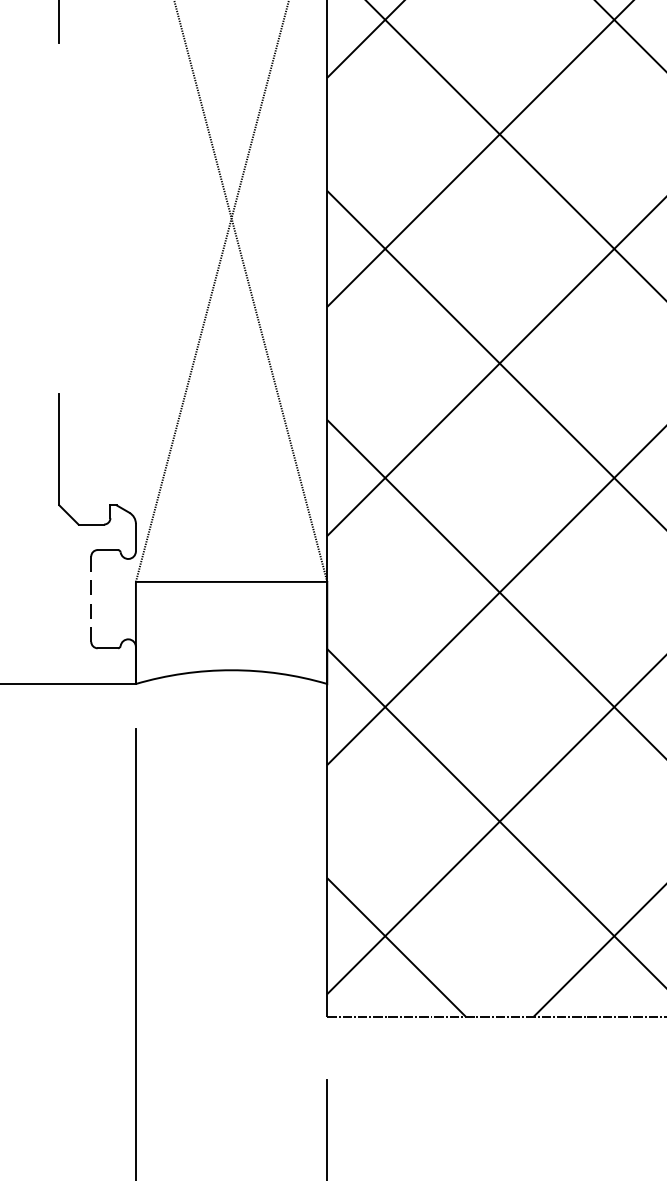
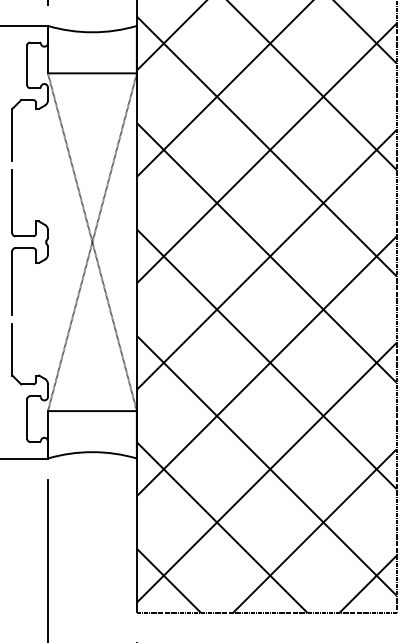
part: (96, 219) -> (29, 242), added
line: (91, 599) -> (27, 419), dashed -> solid

